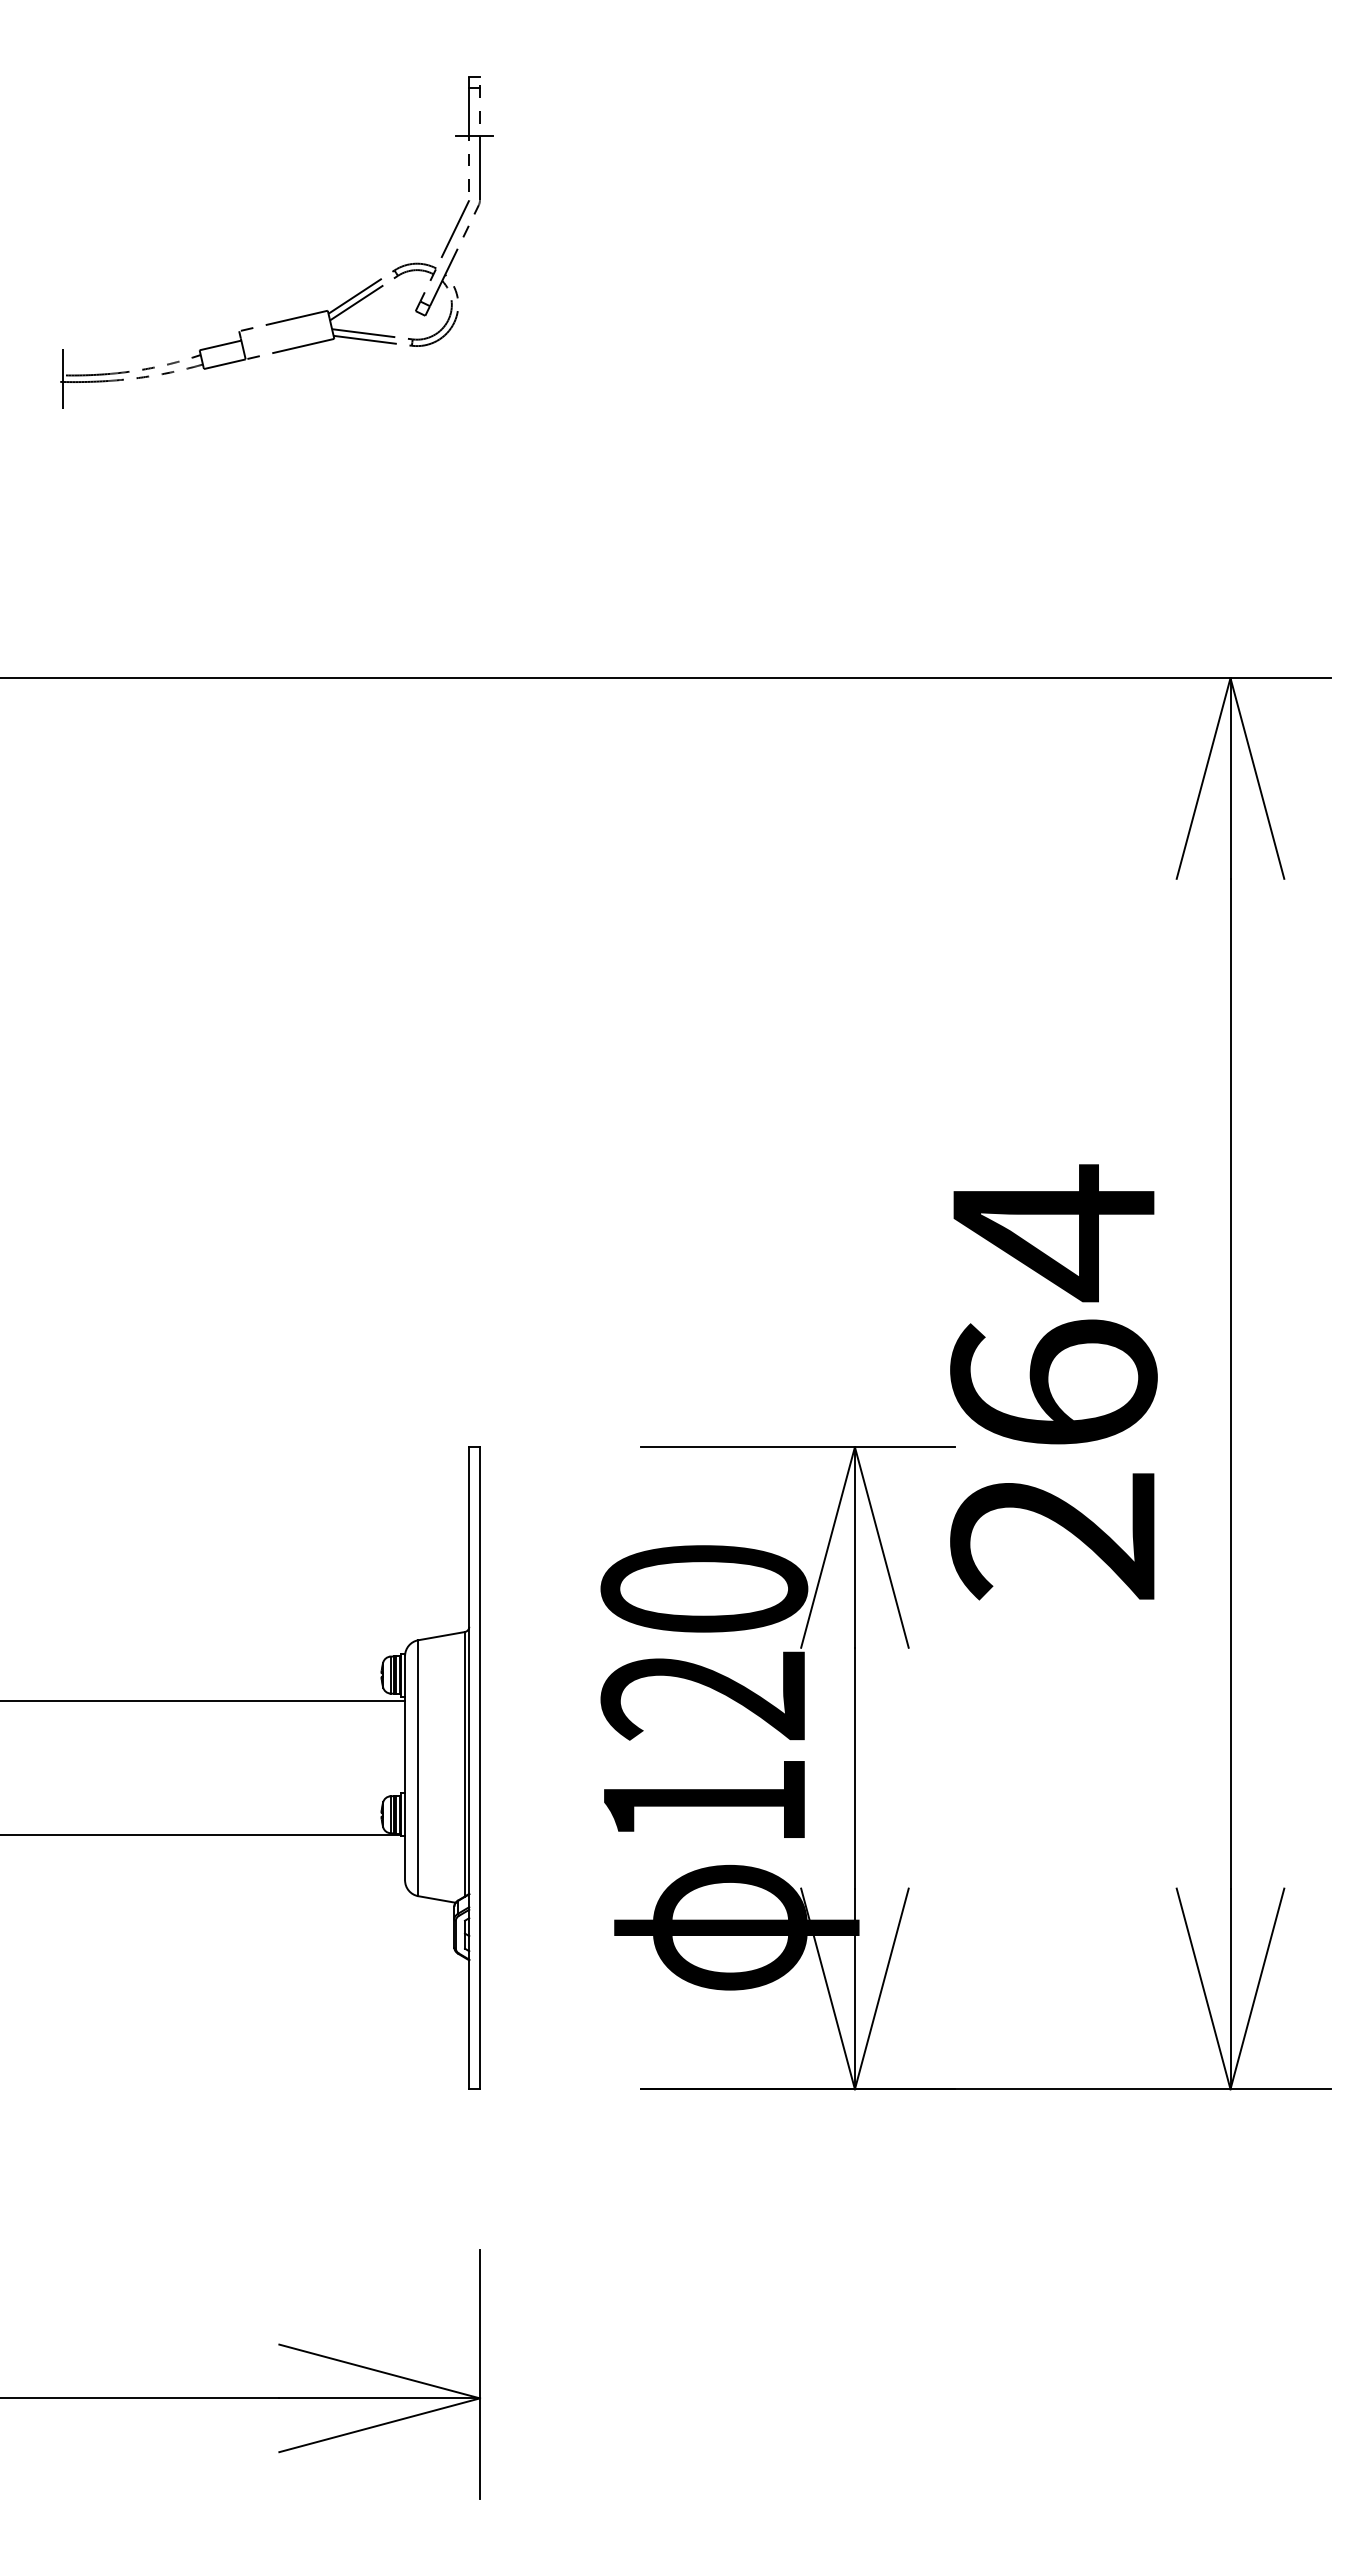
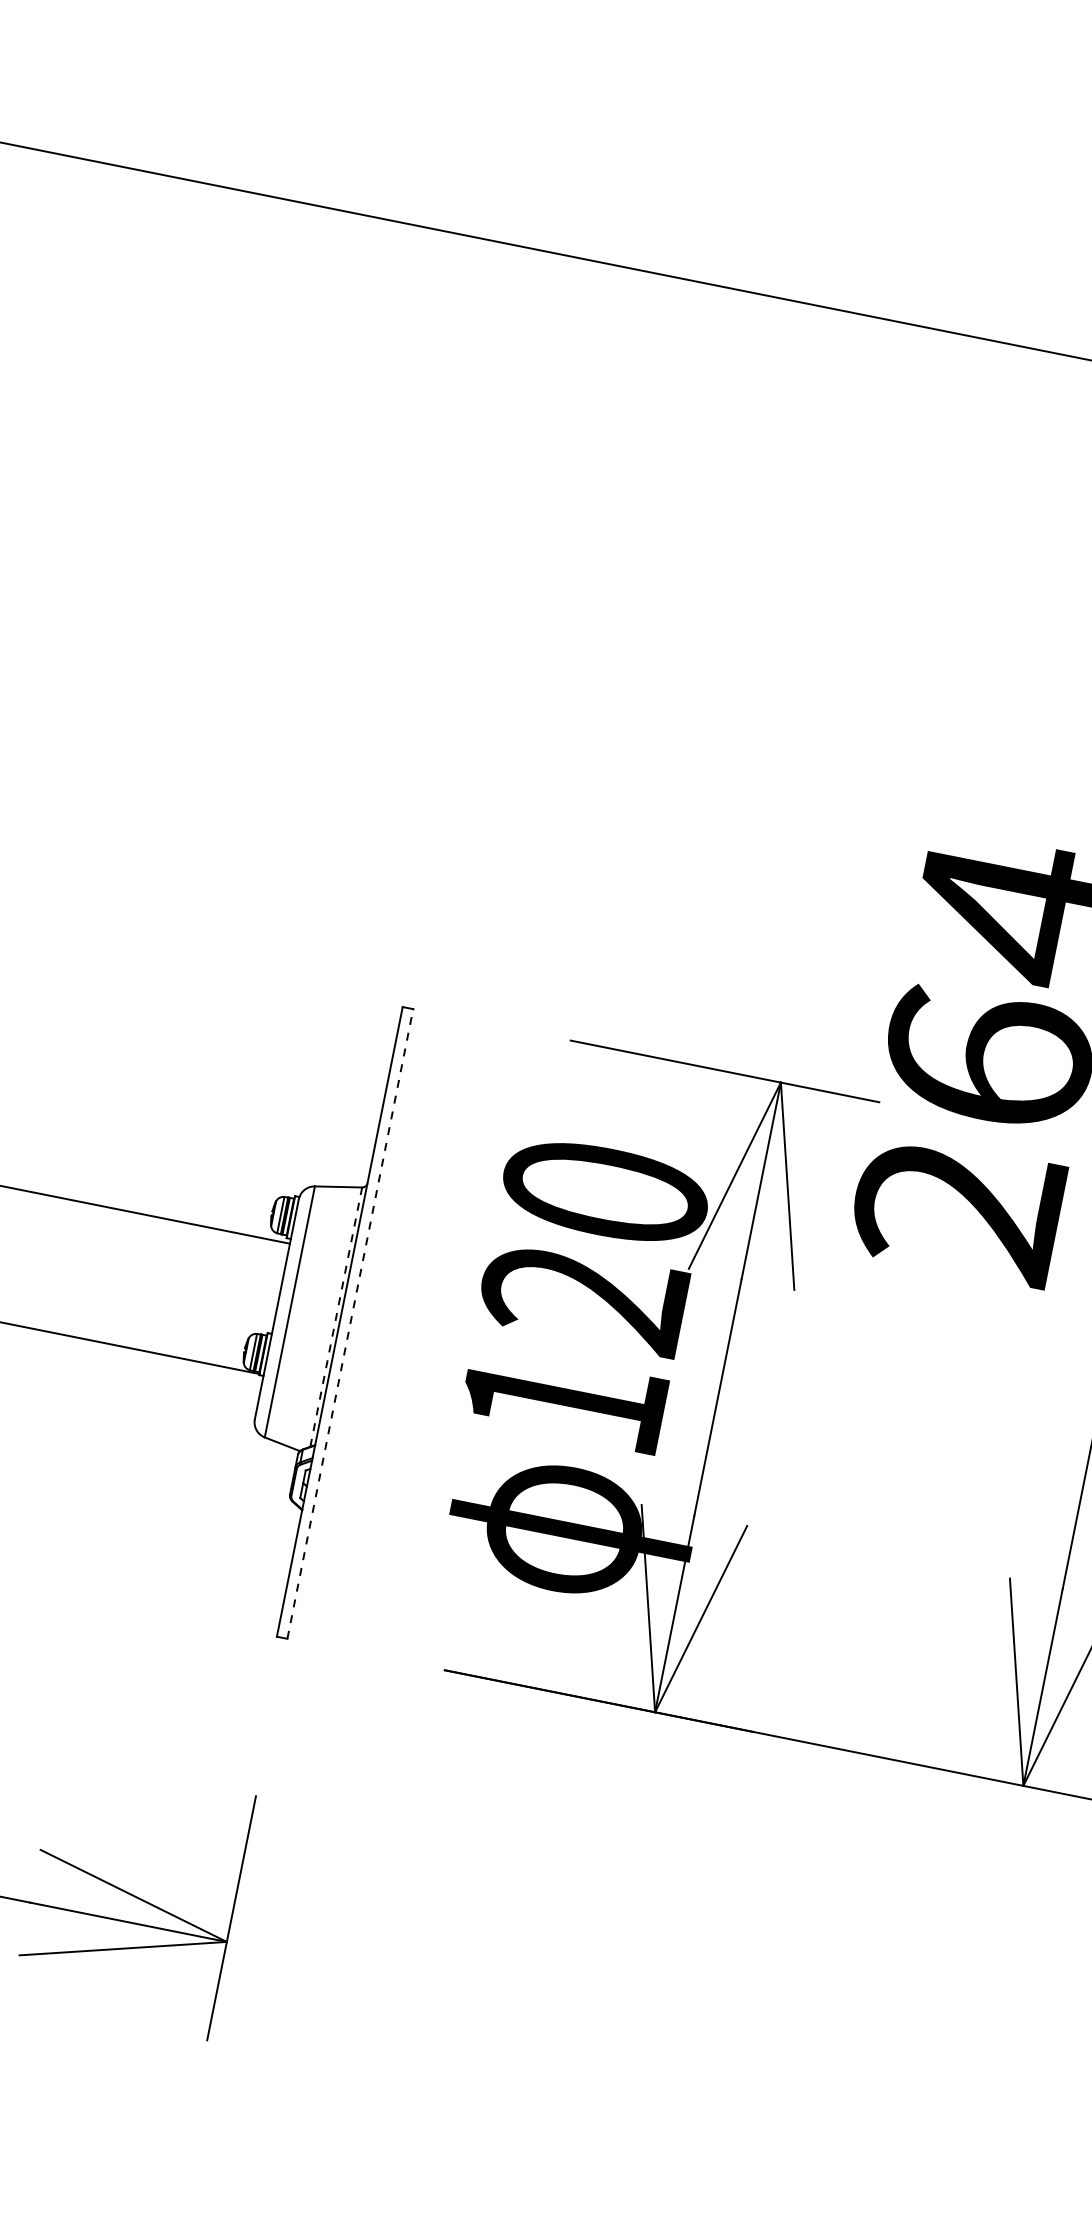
line: (464, 1763) -> (336, 1316), solid -> dashed
line: (479, 1767) -> (349, 1323), solid -> dashed

